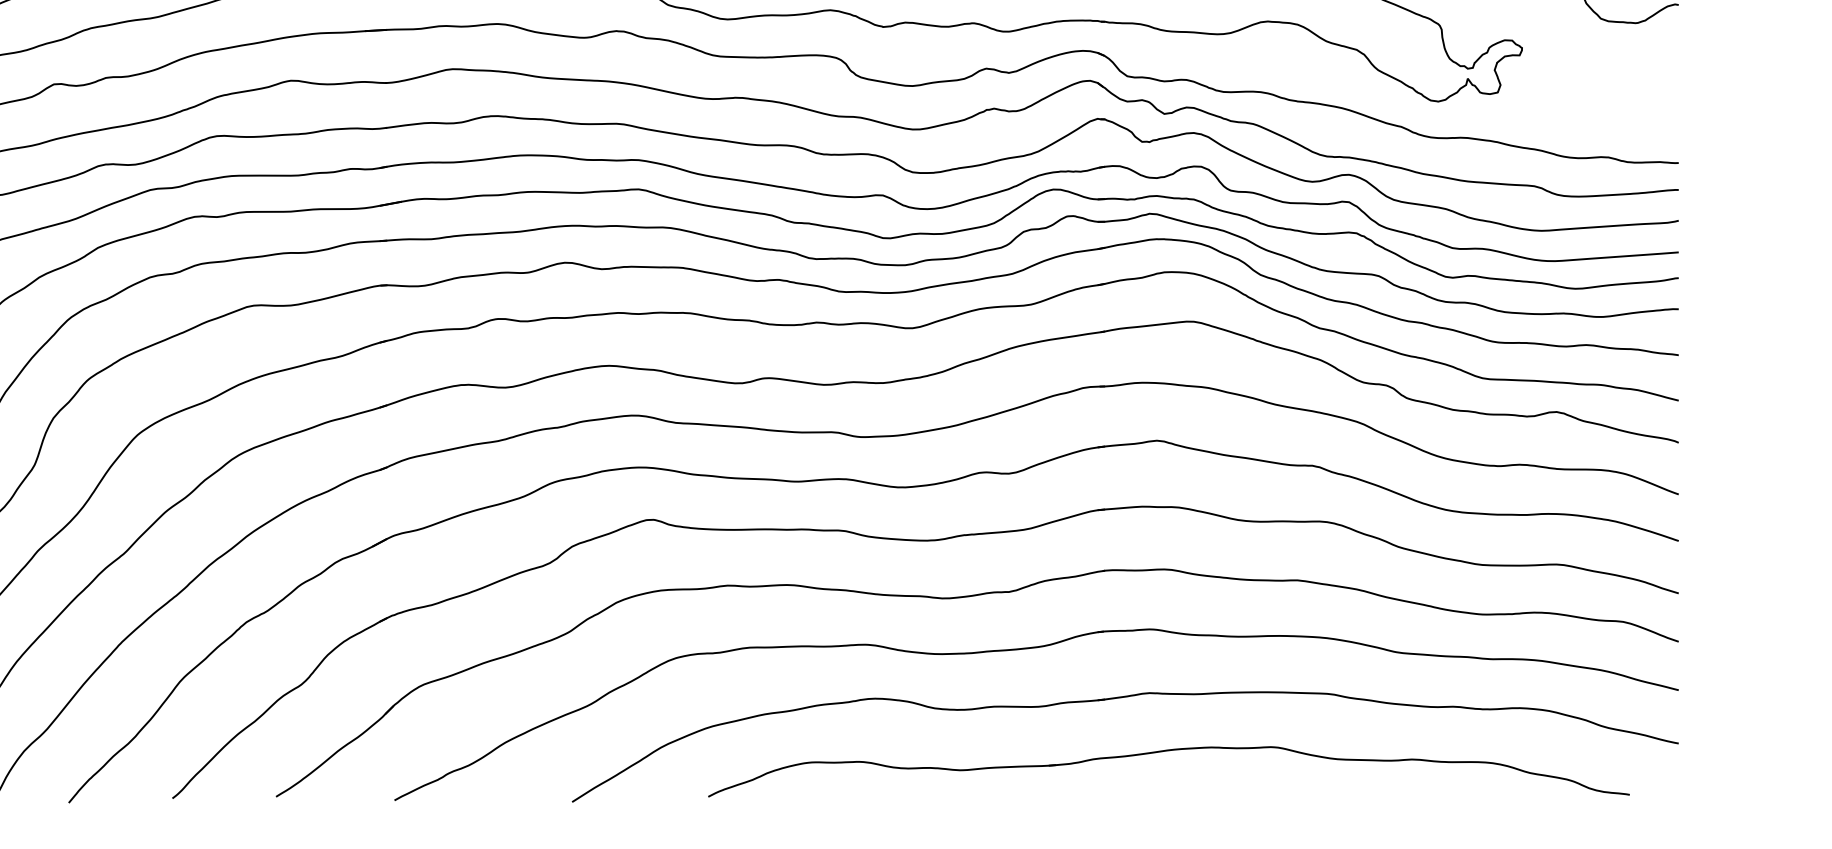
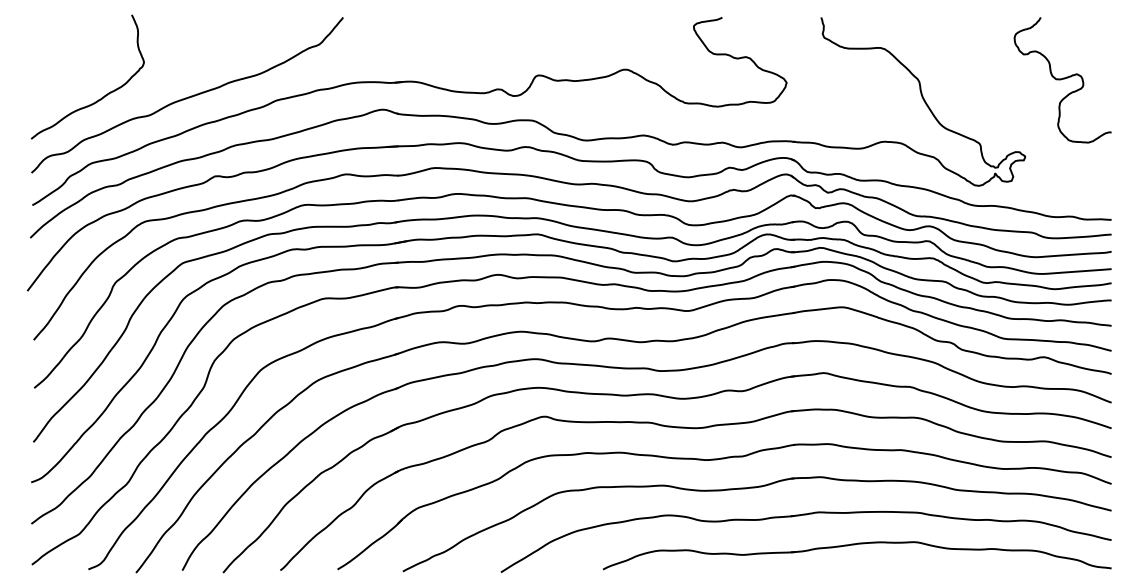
part: (1163, 753) -> (854, 545), moved

